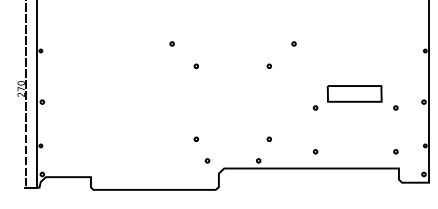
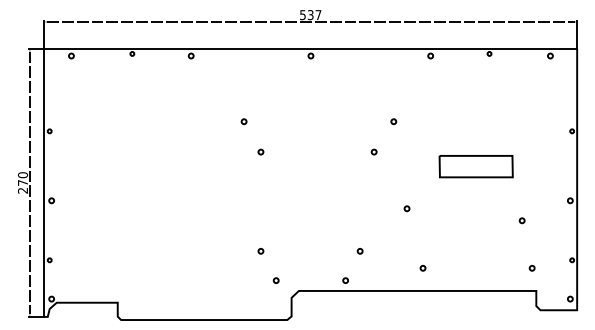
circle: (171, 43) -> (243, 121), moved
circle: (268, 65) -> (373, 151), moved
part: (354, 93) -> (475, 166), moved
circle: (315, 107) -> (406, 208), moved
circle: (395, 107) -> (521, 220), moved

